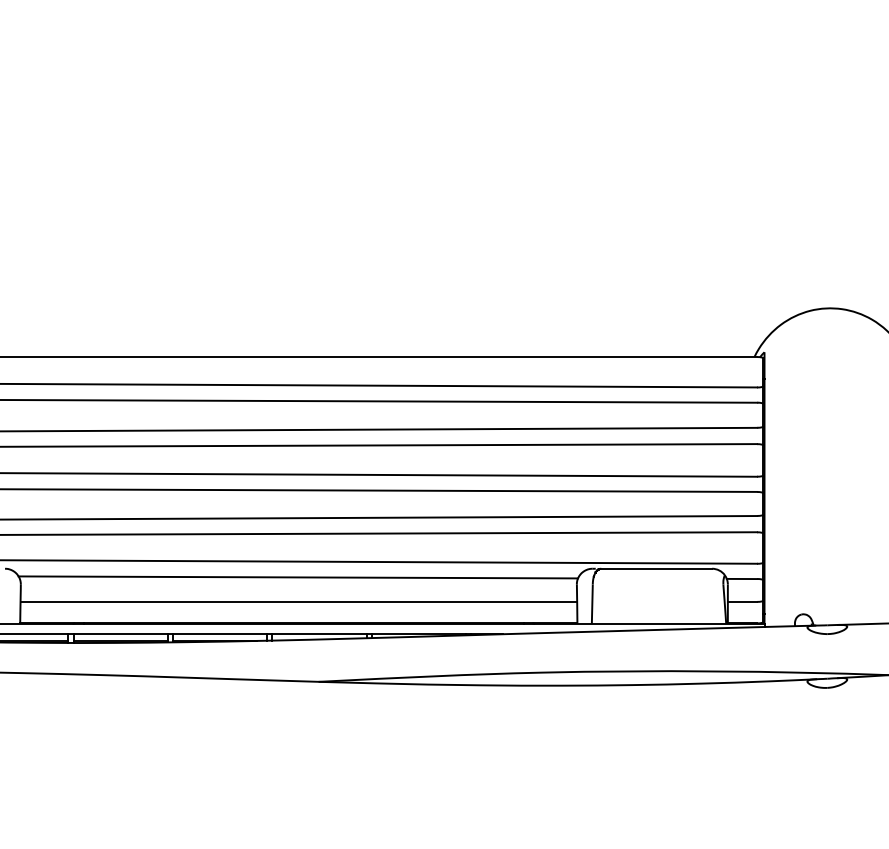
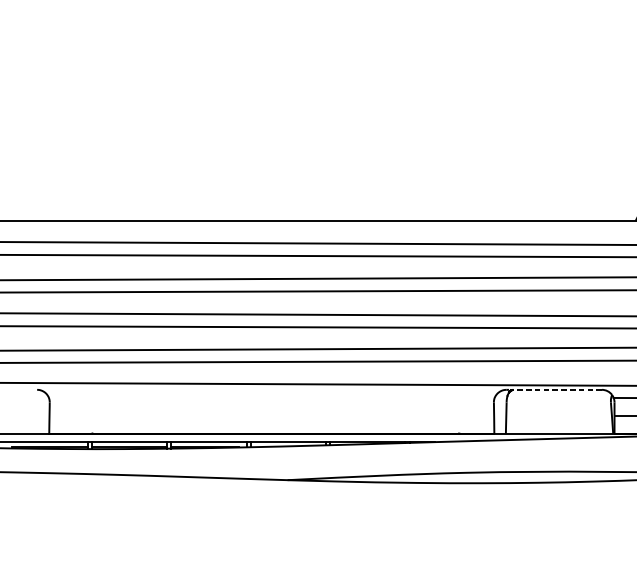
line: (656, 568) -> (557, 389), solid -> dashed
line: (298, 577) -> (271, 396), removed
line: (298, 601) -> (271, 415), removed

